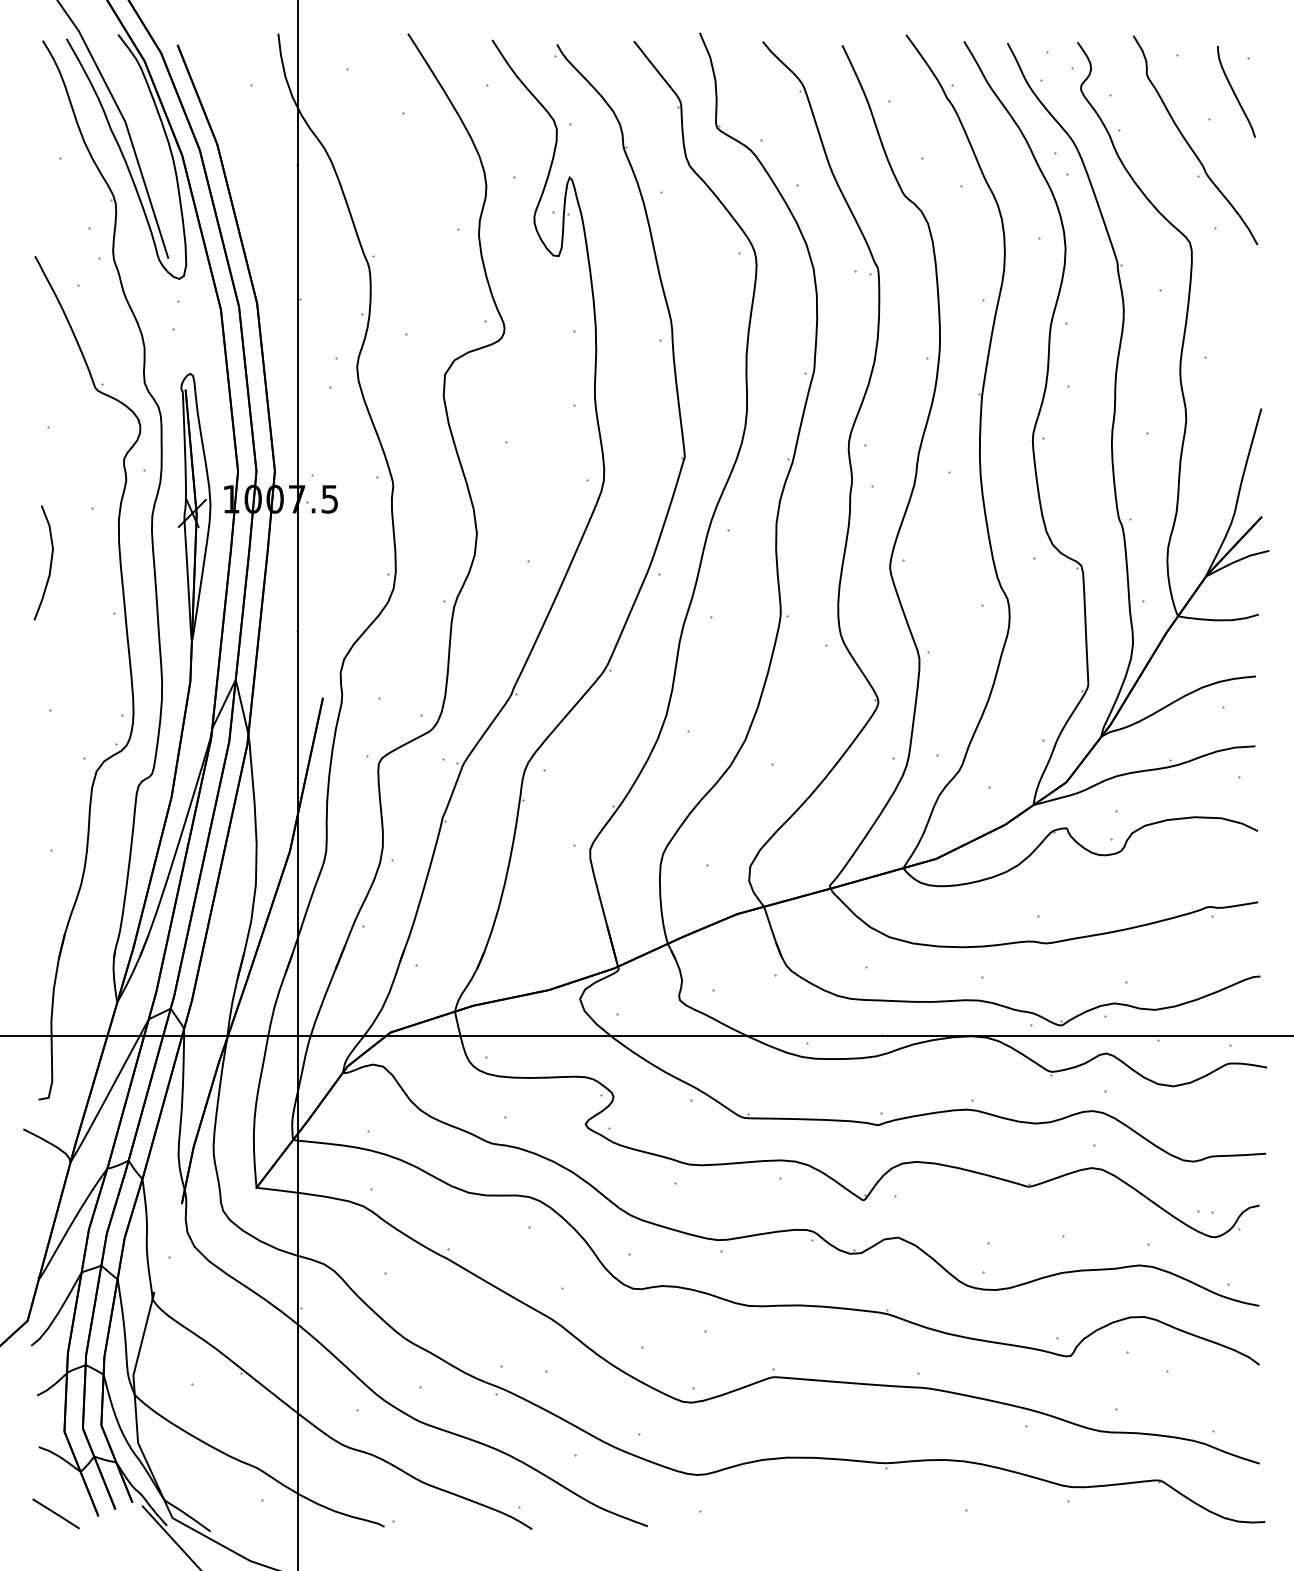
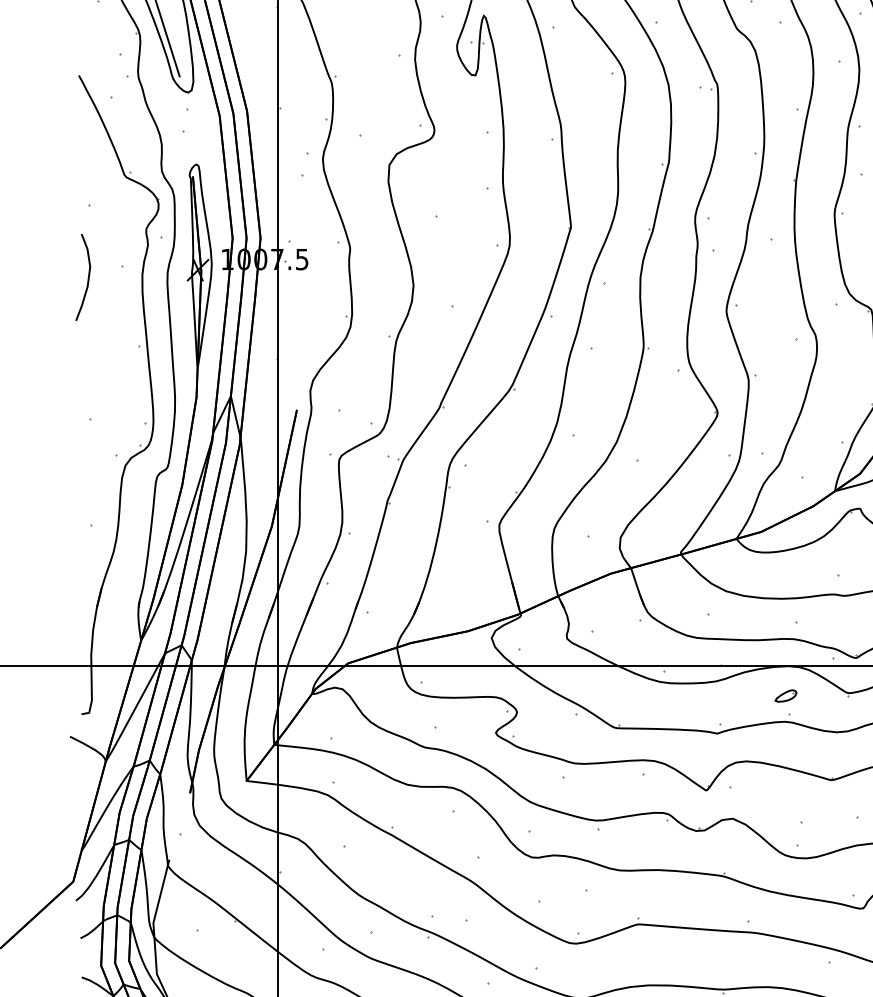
curve: (50, 562) -> (88, 277), moved
part: (968, 1075) -> (785, 695), added

